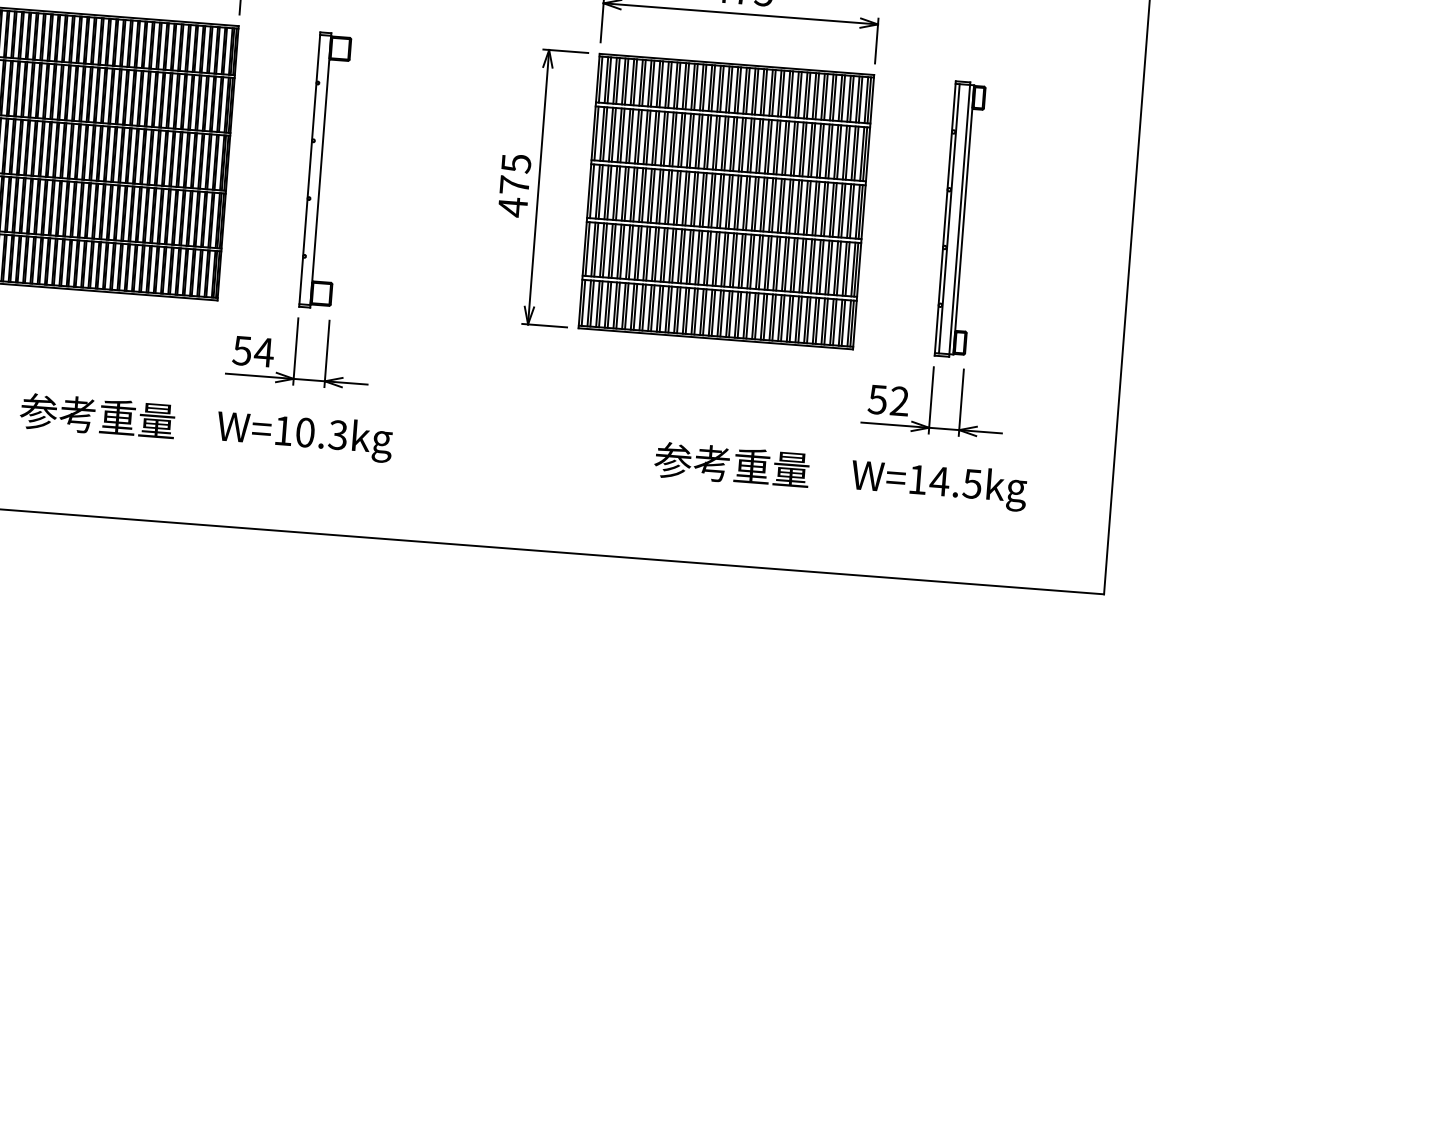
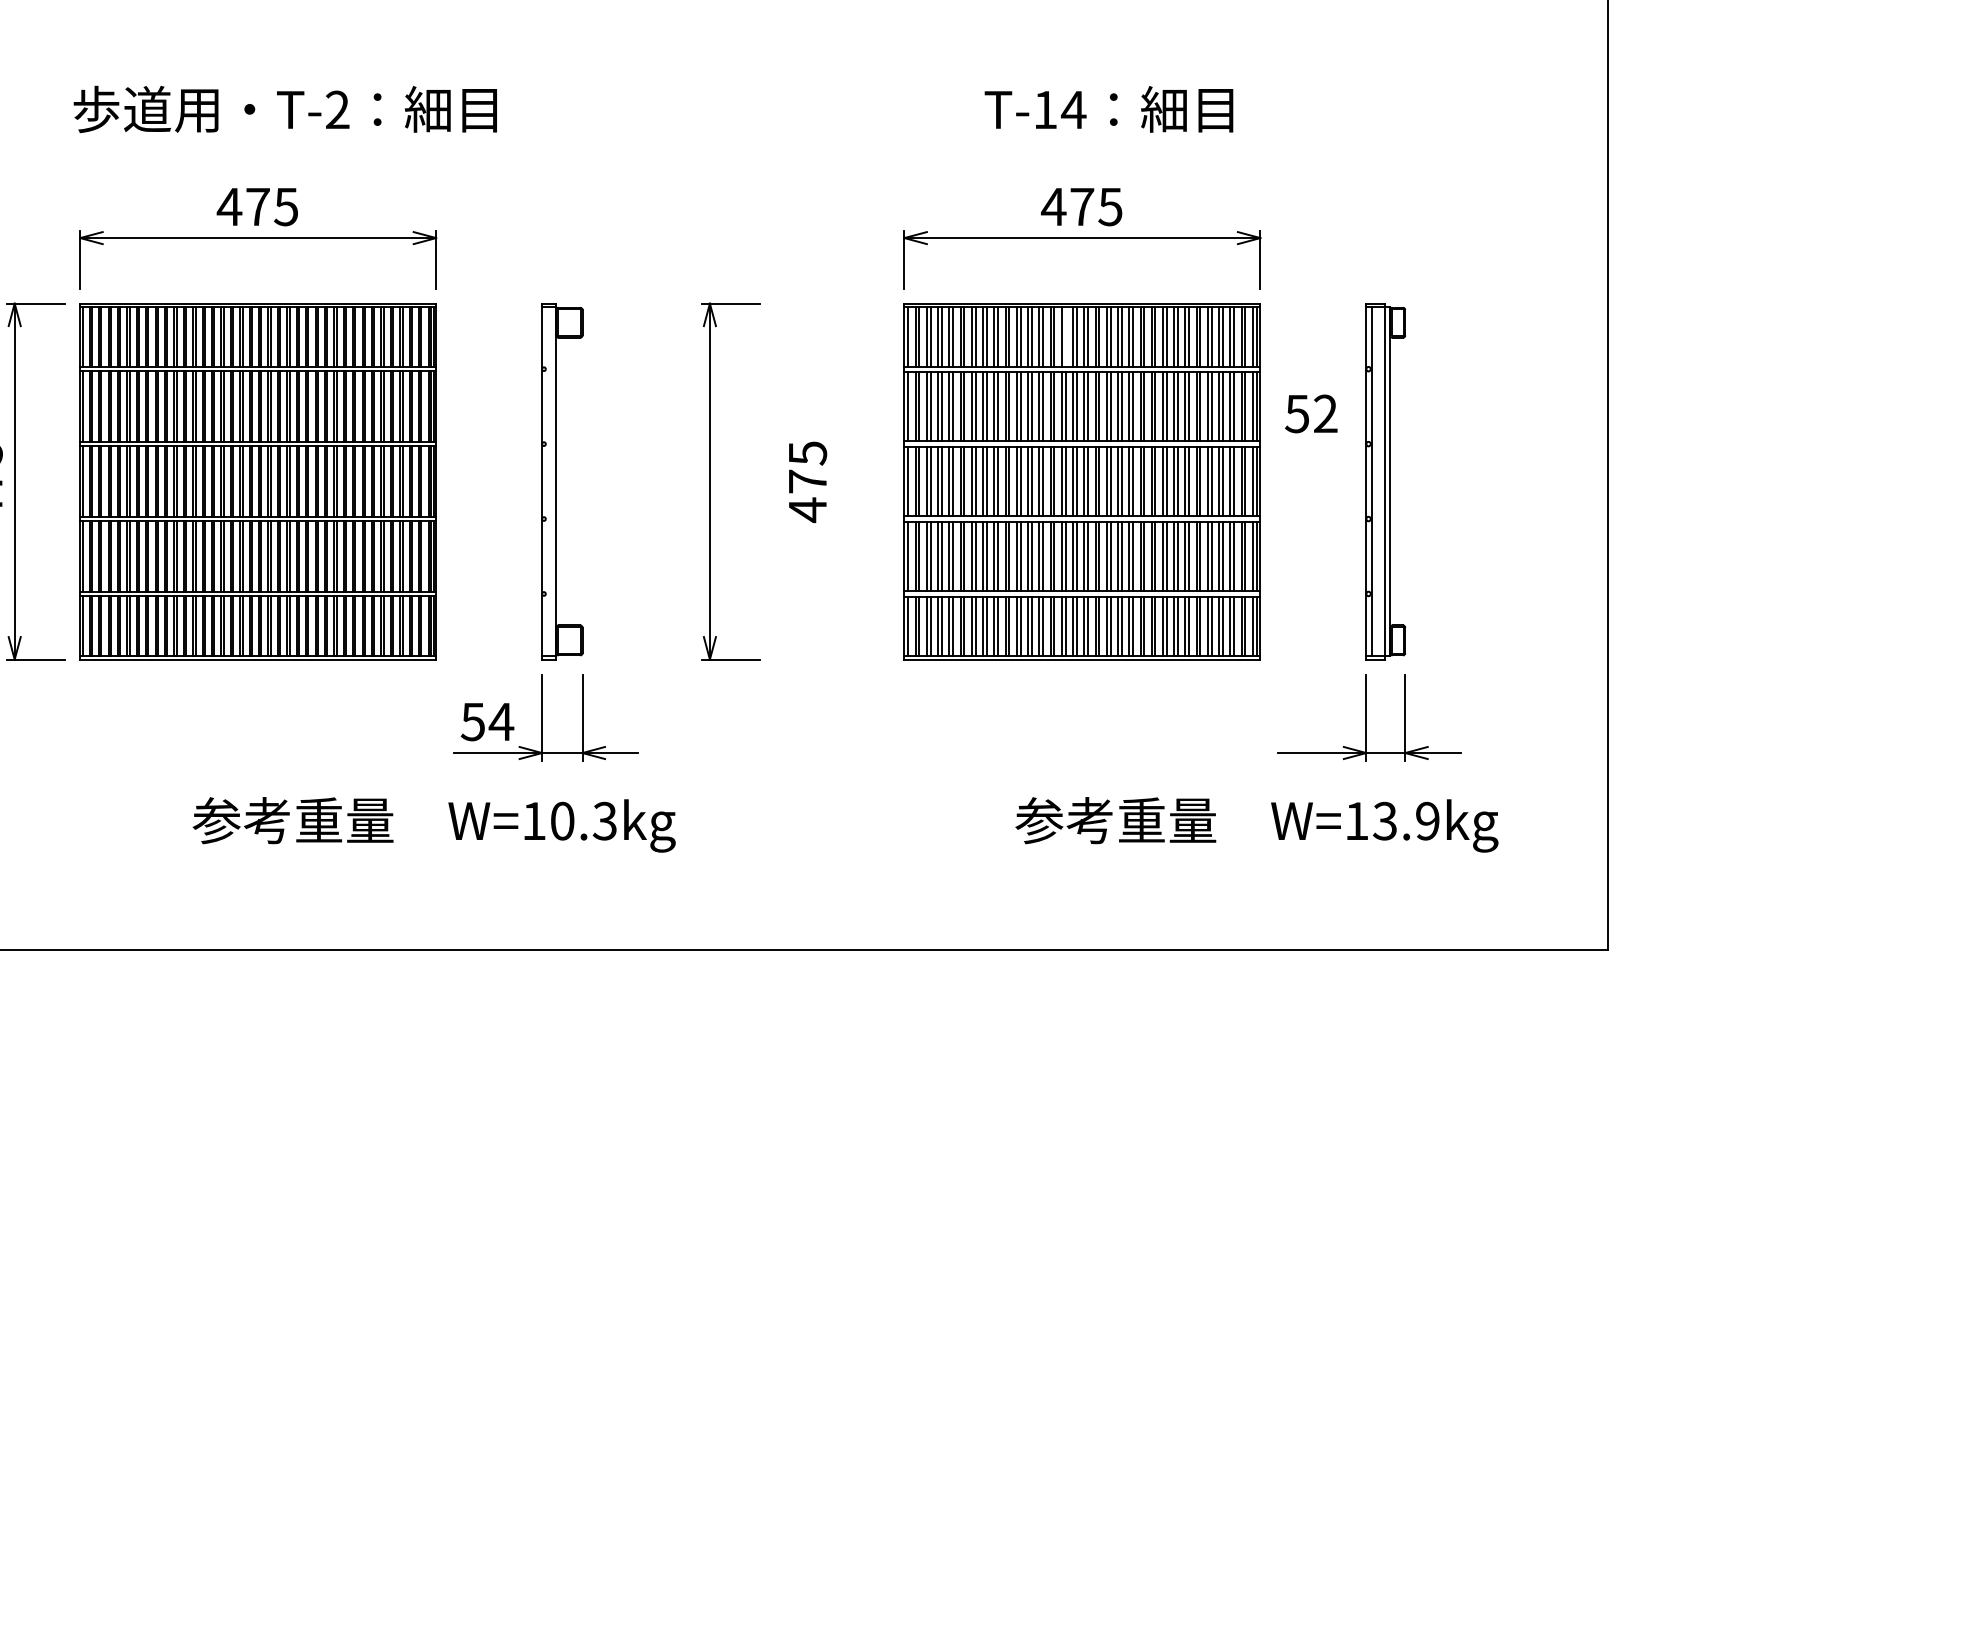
line: (721, 88) -> (1065, 336), removed
part: (539, 187) -> (710, 481), moved
text: (888, 400) -> (1311, 413), moved
text: (955, 482) -> (1405, 820), W=14.5kg -> W=13.9kg

